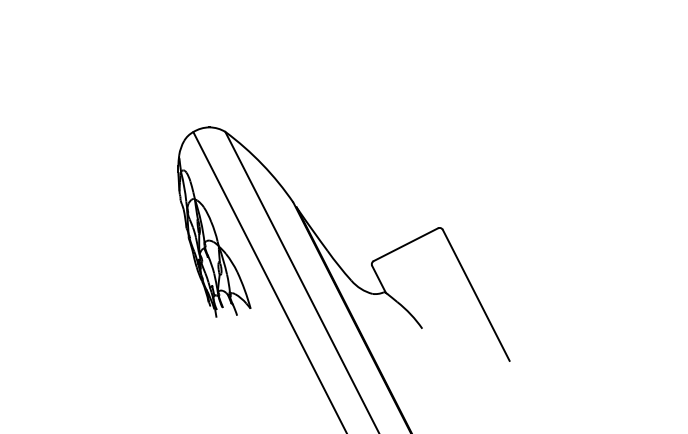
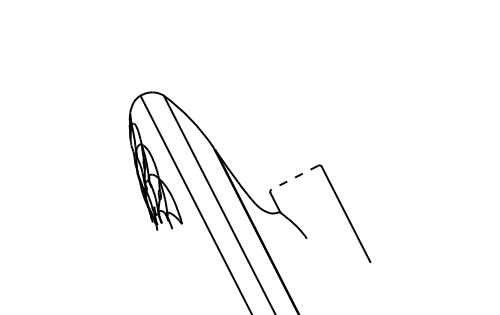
line: (405, 244) -> (294, 177), solid -> dashed

